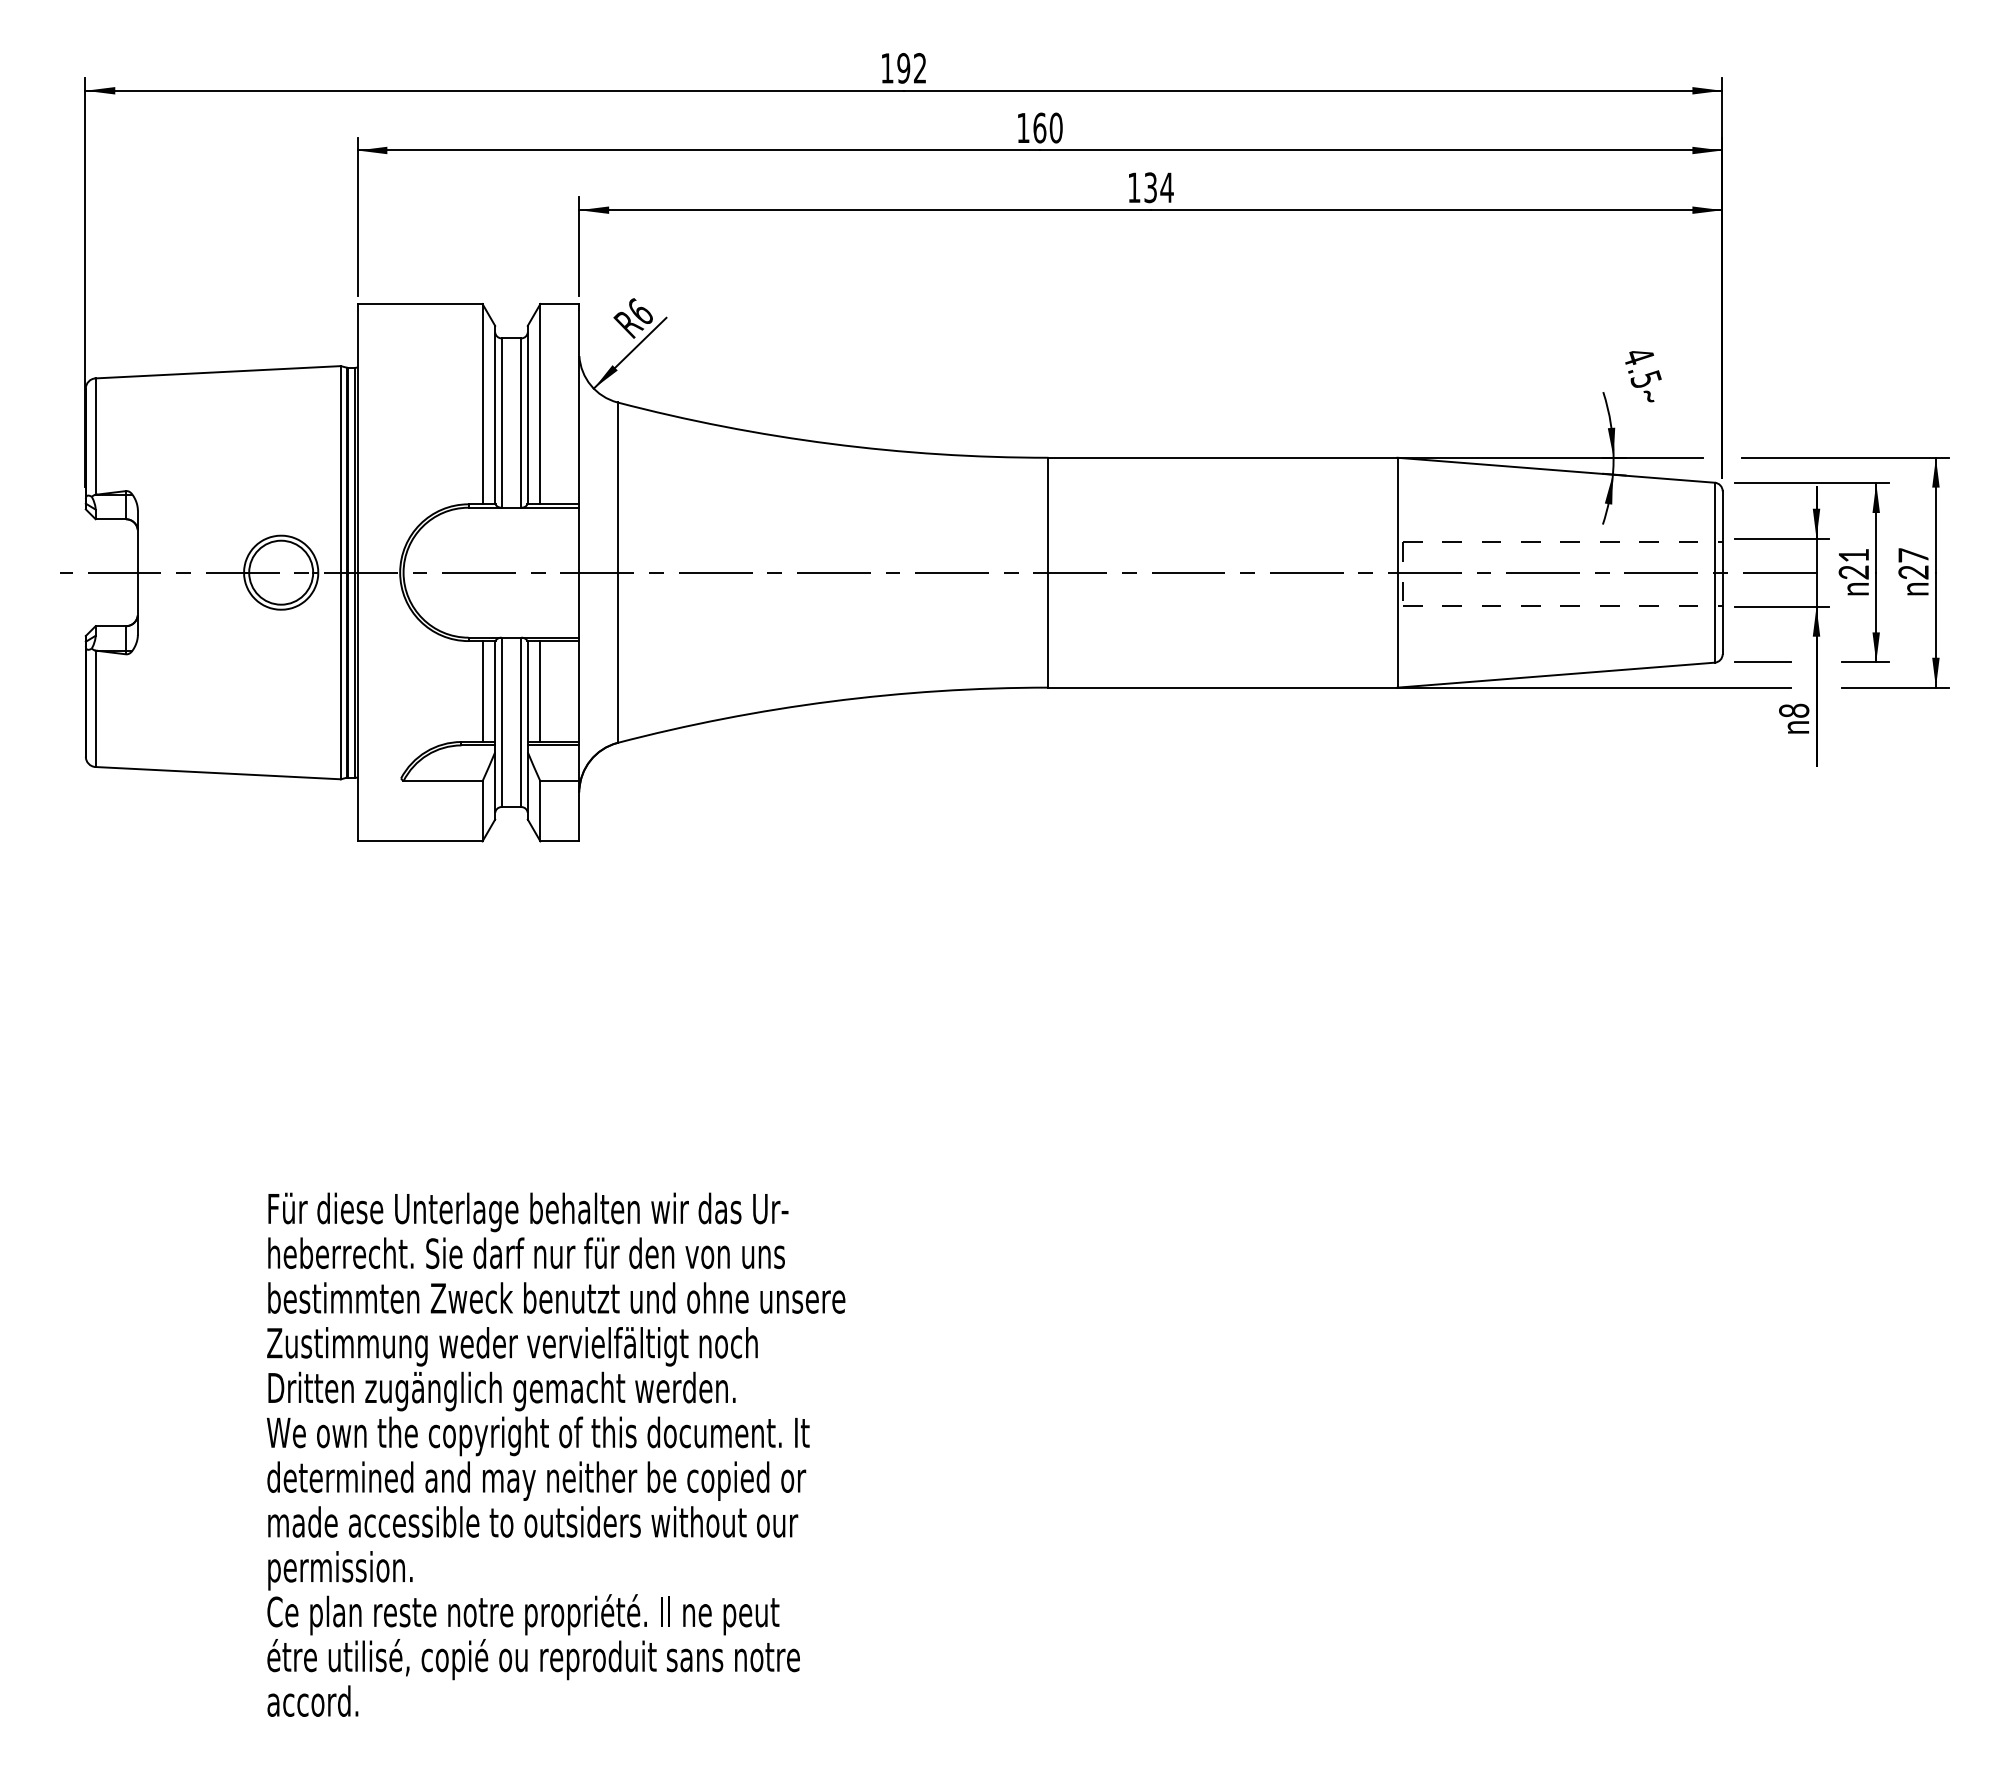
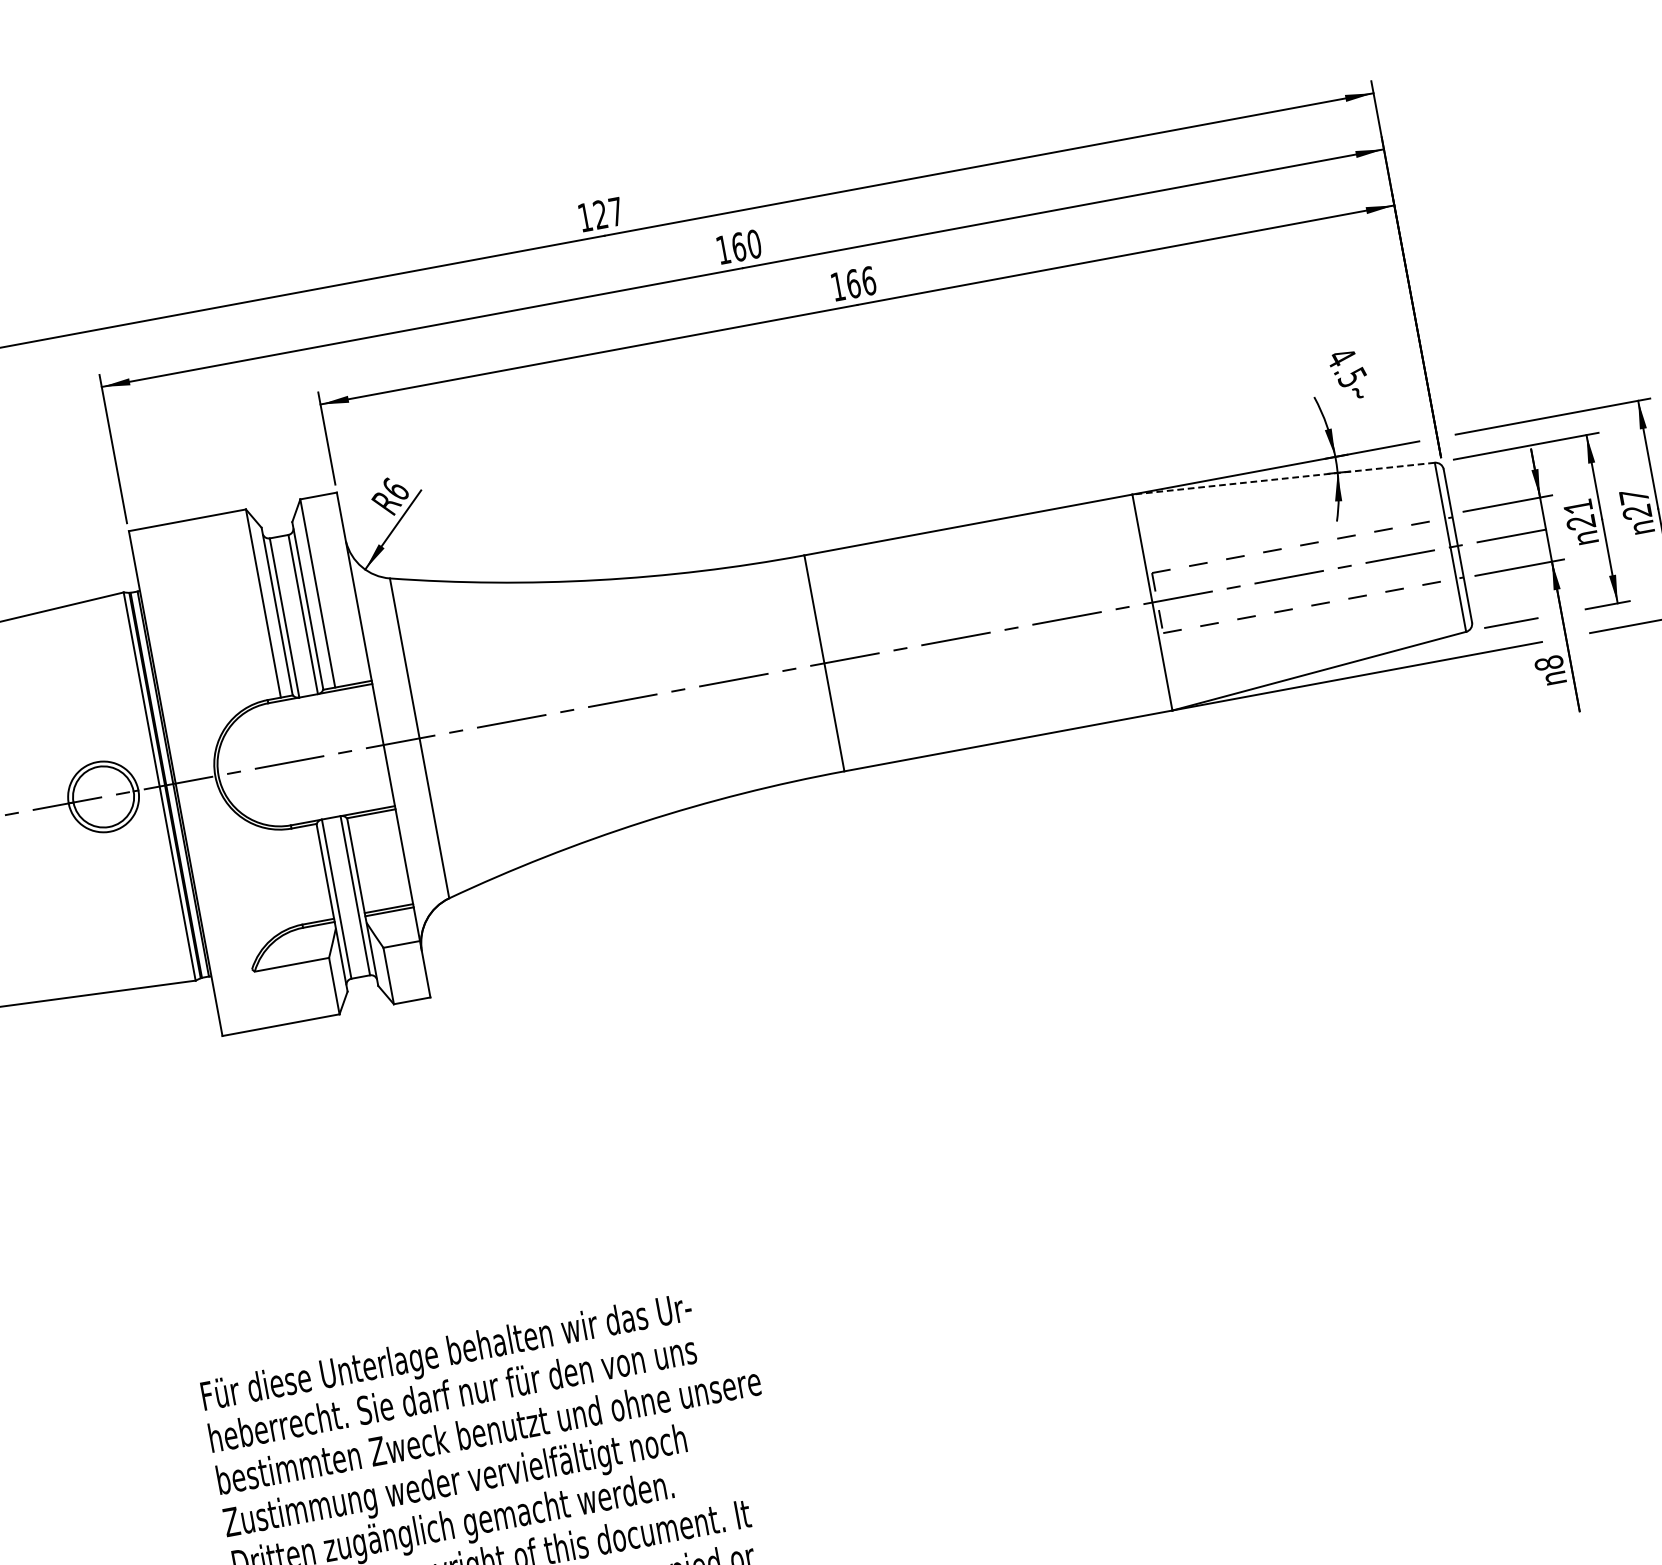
text: (911, 68) -> (607, 213), 192 -> 127
text: (1158, 187) -> (860, 282), 134 -> 166
line: (1555, 470) -> (1283, 479), solid -> dashed
line: (482, 691) -> (313, 873), removed
line: (540, 691) -> (367, 863), removed

